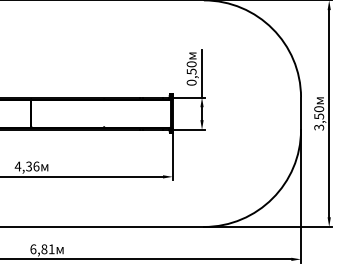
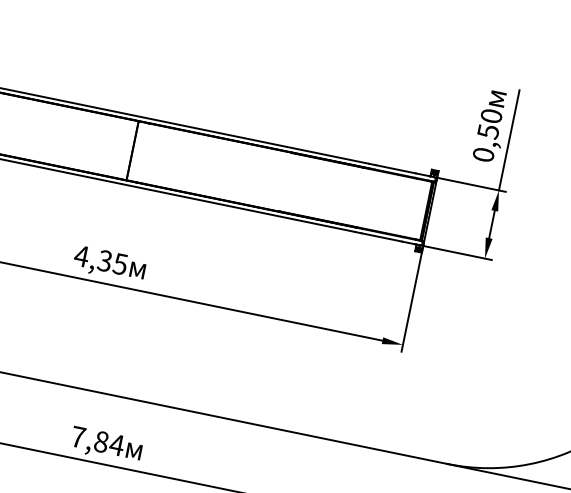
text: (36, 166) -> (120, 264), 4,36 -> 4,35
text: (42, 249) -> (97, 441), 6,81 -> 7,84

